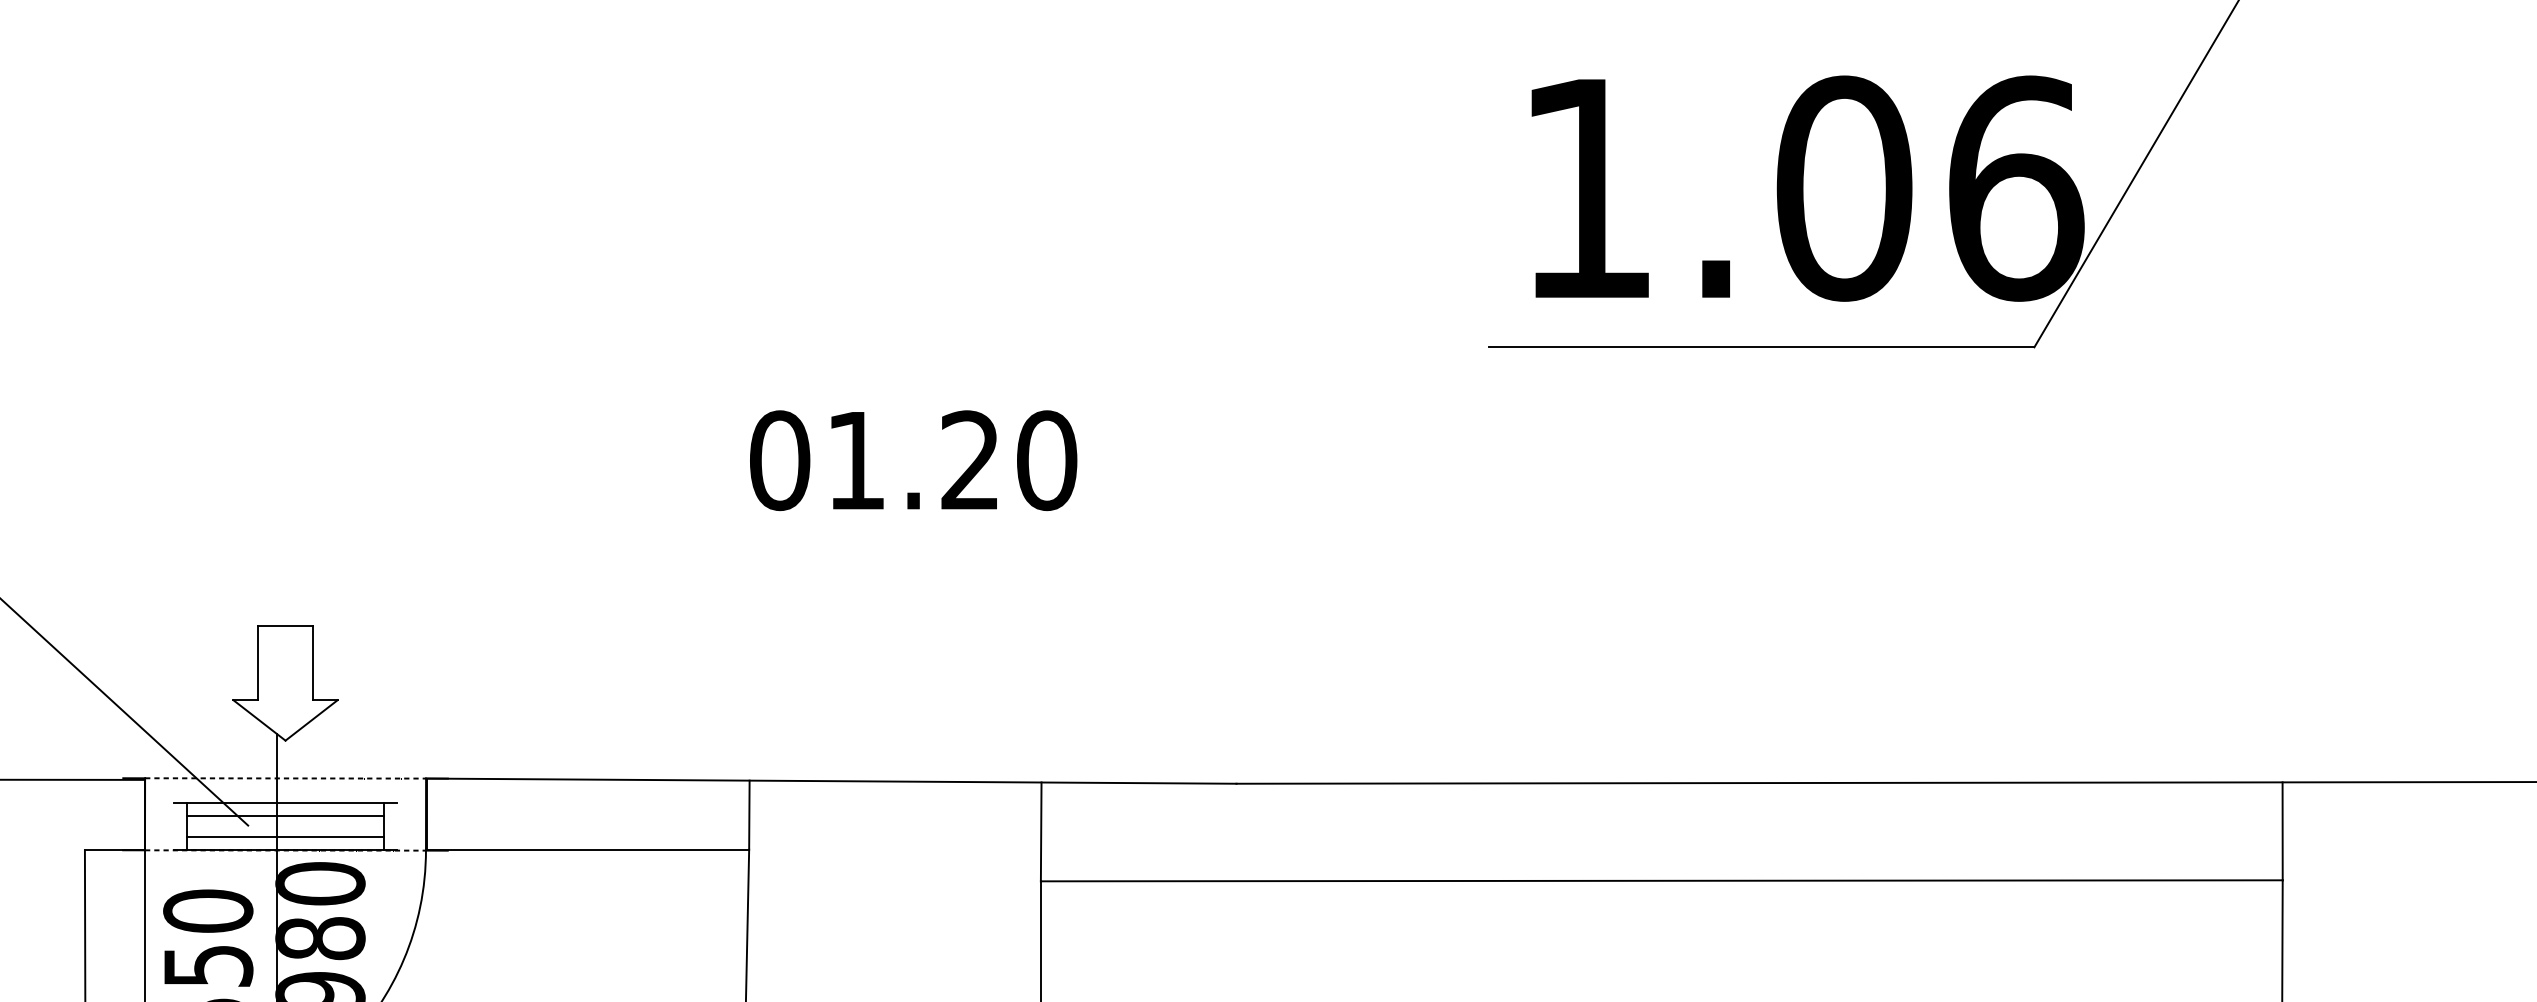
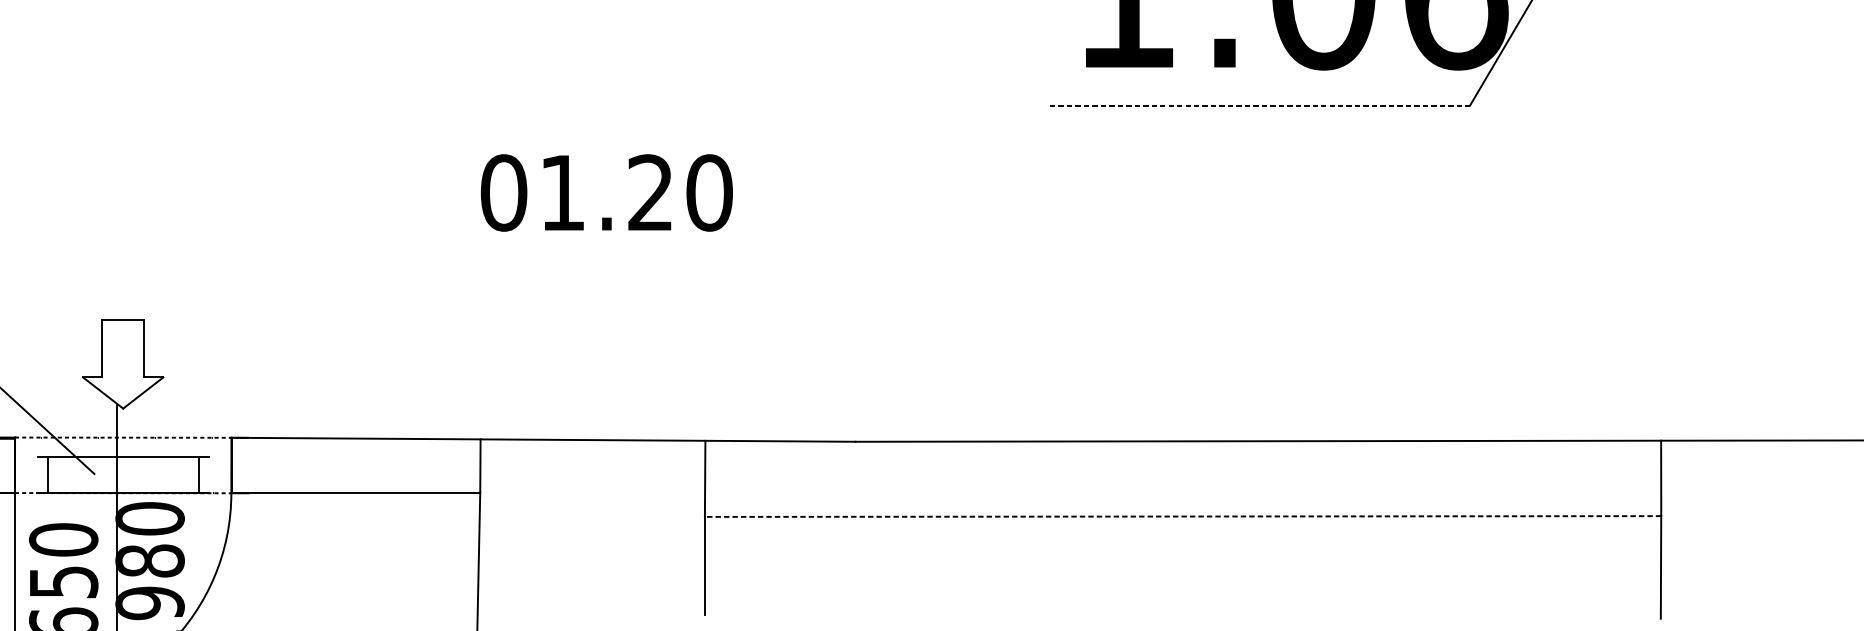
line: (1761, 347) -> (1259, 105), solid -> dashed
line: (285, 816) -> (123, 467), removed
line: (285, 837) -> (123, 483), removed
line: (1661, 880) -> (1182, 516), solid -> dashed

